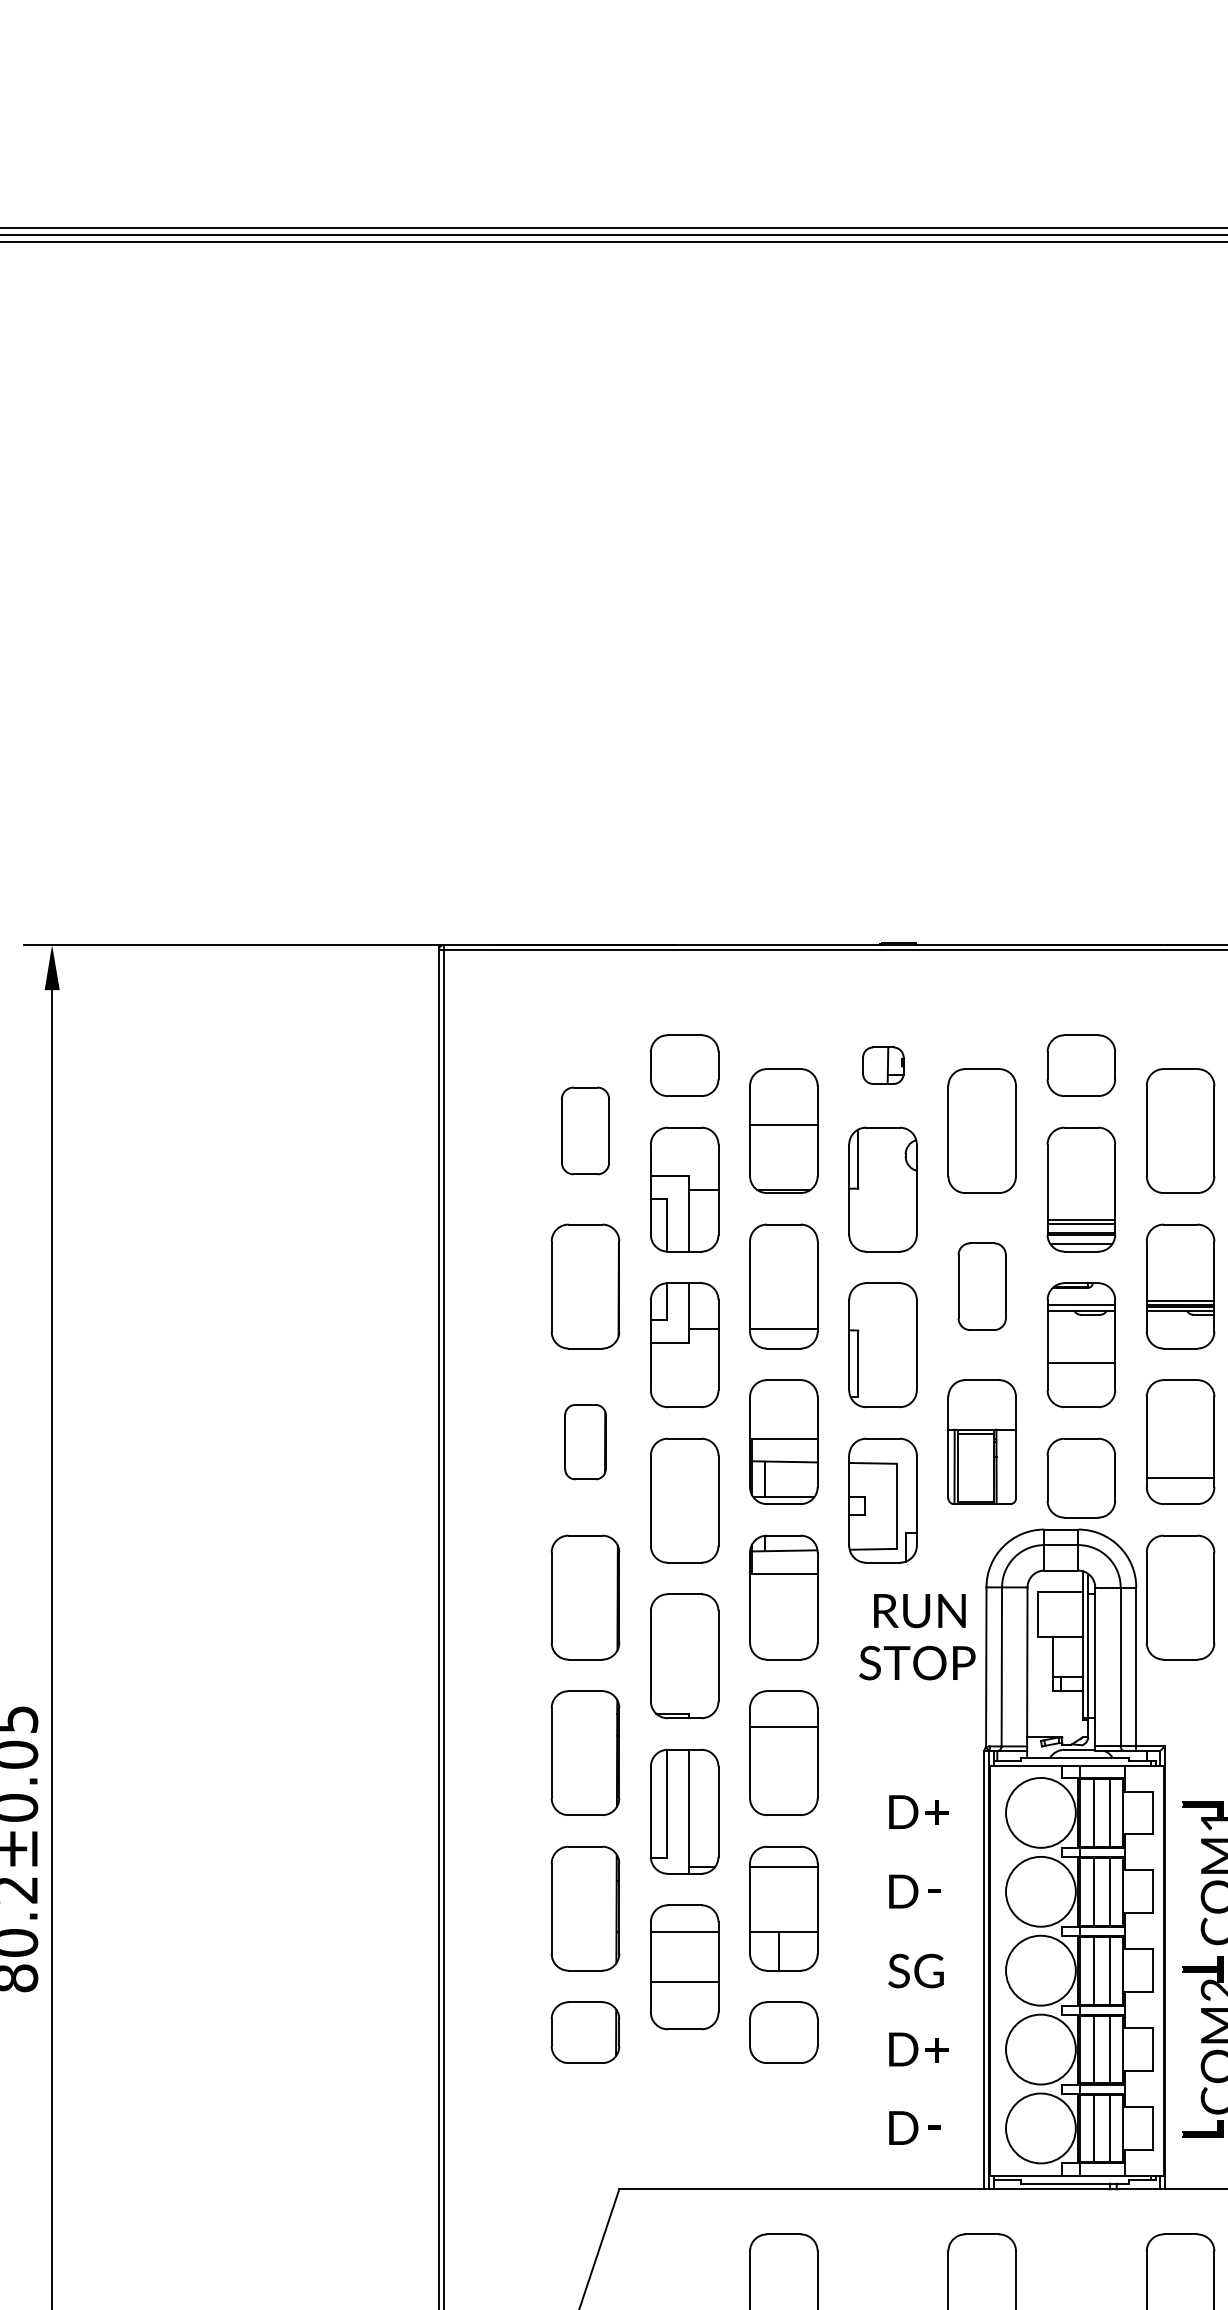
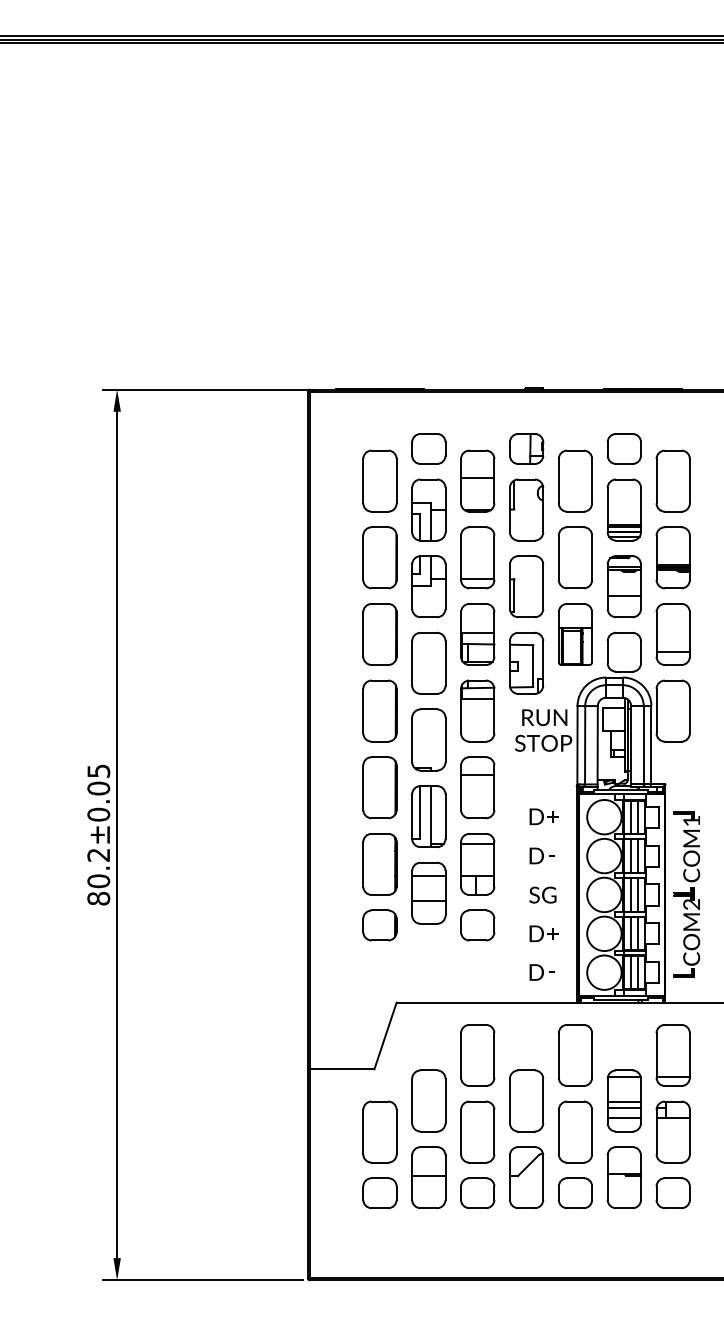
part: (882, 1064) -> (526, 448), size x1.67
part: (584, 1129) -> (379, 480), size x1.43
part: (982, 1285) -> (575, 557), size x1.43
part: (584, 1442) -> (379, 634), size x1.67

